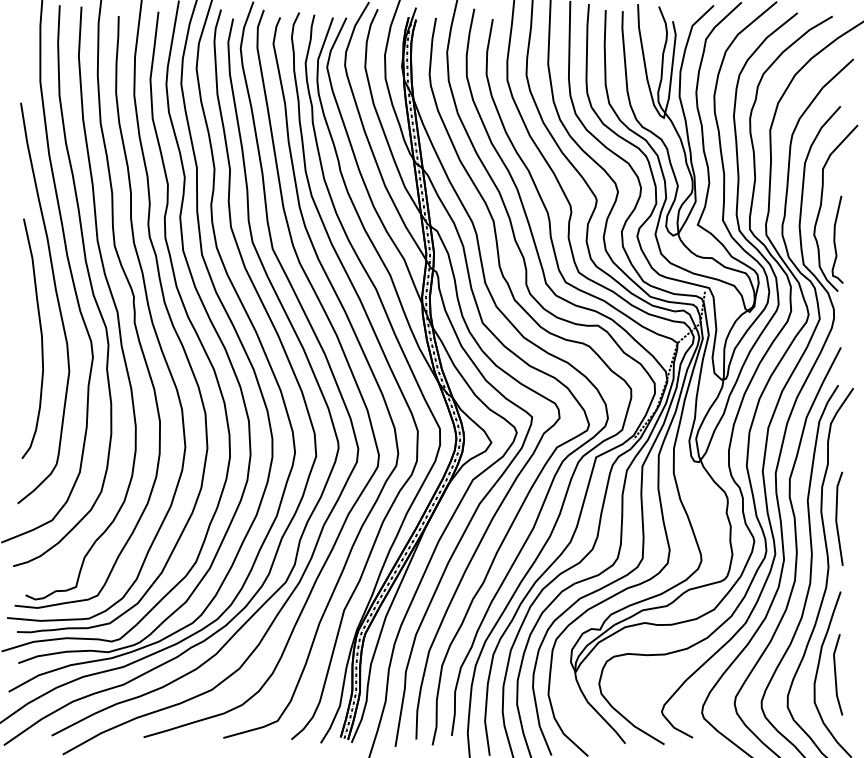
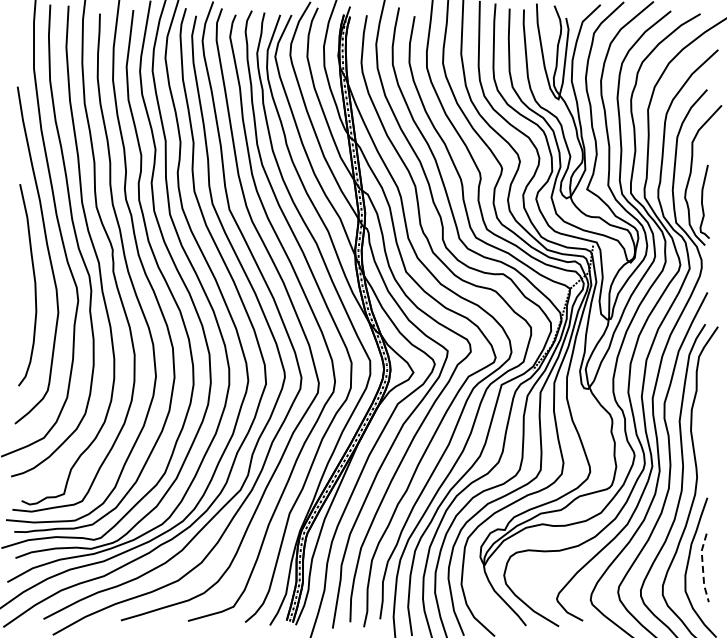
line: (837, 518) -> (704, 436), removed
line: (834, 674) -> (702, 567), solid -> dashed

